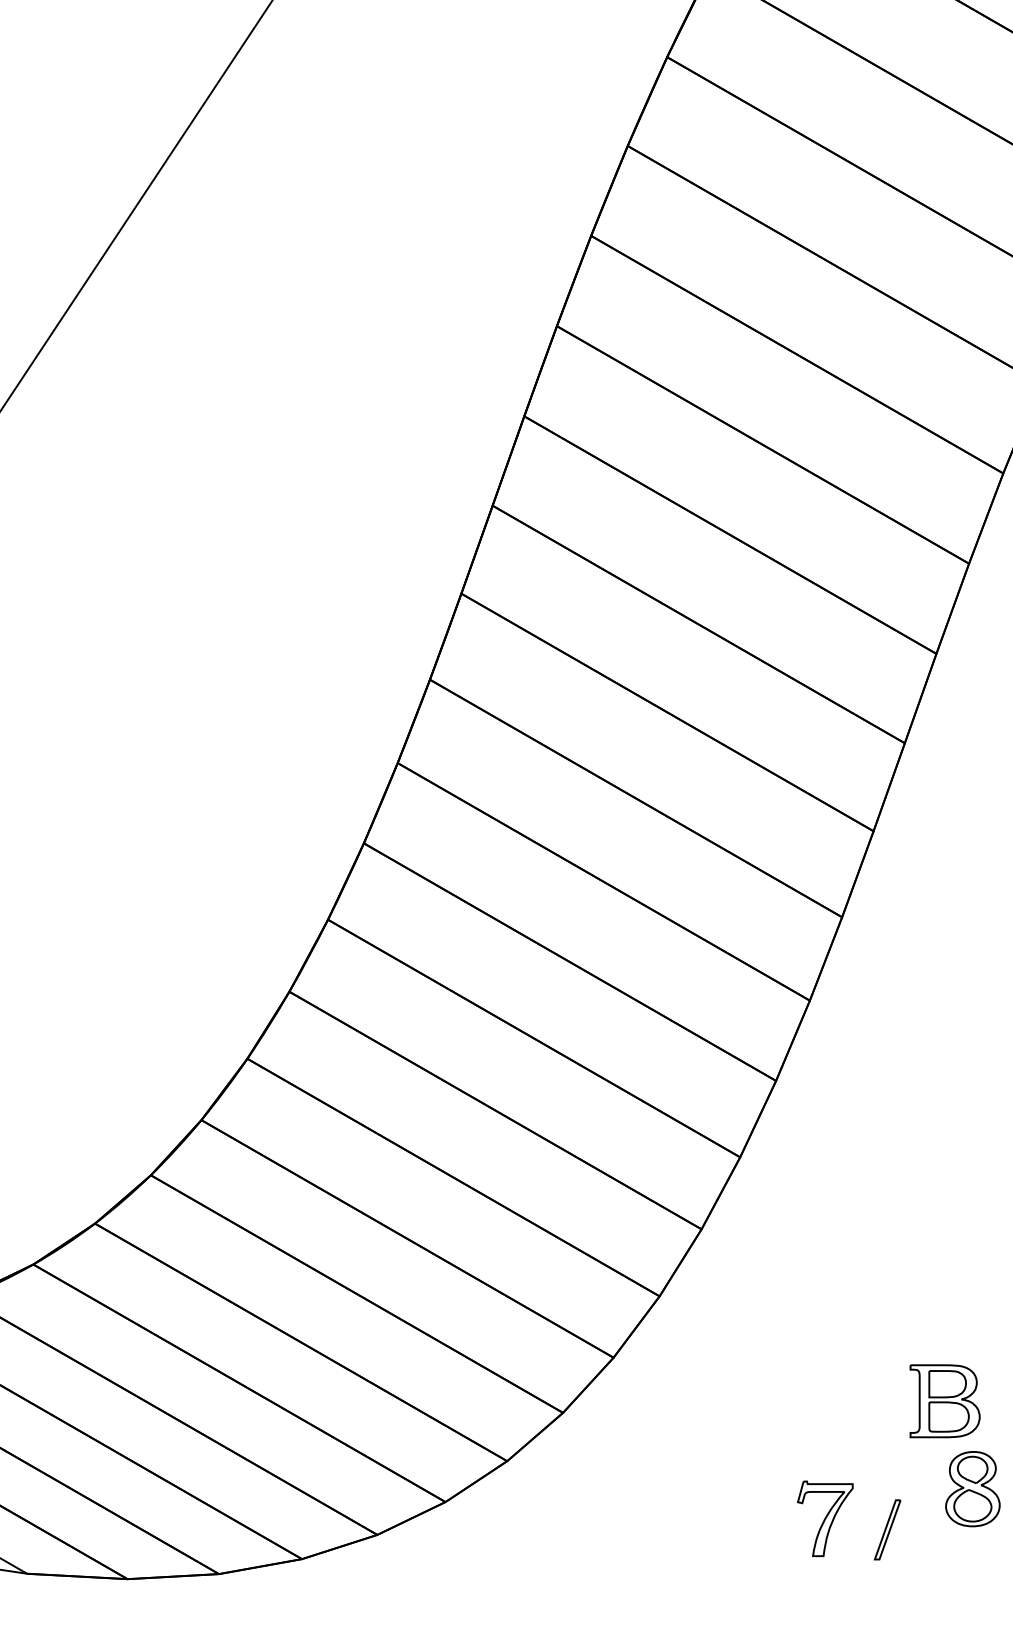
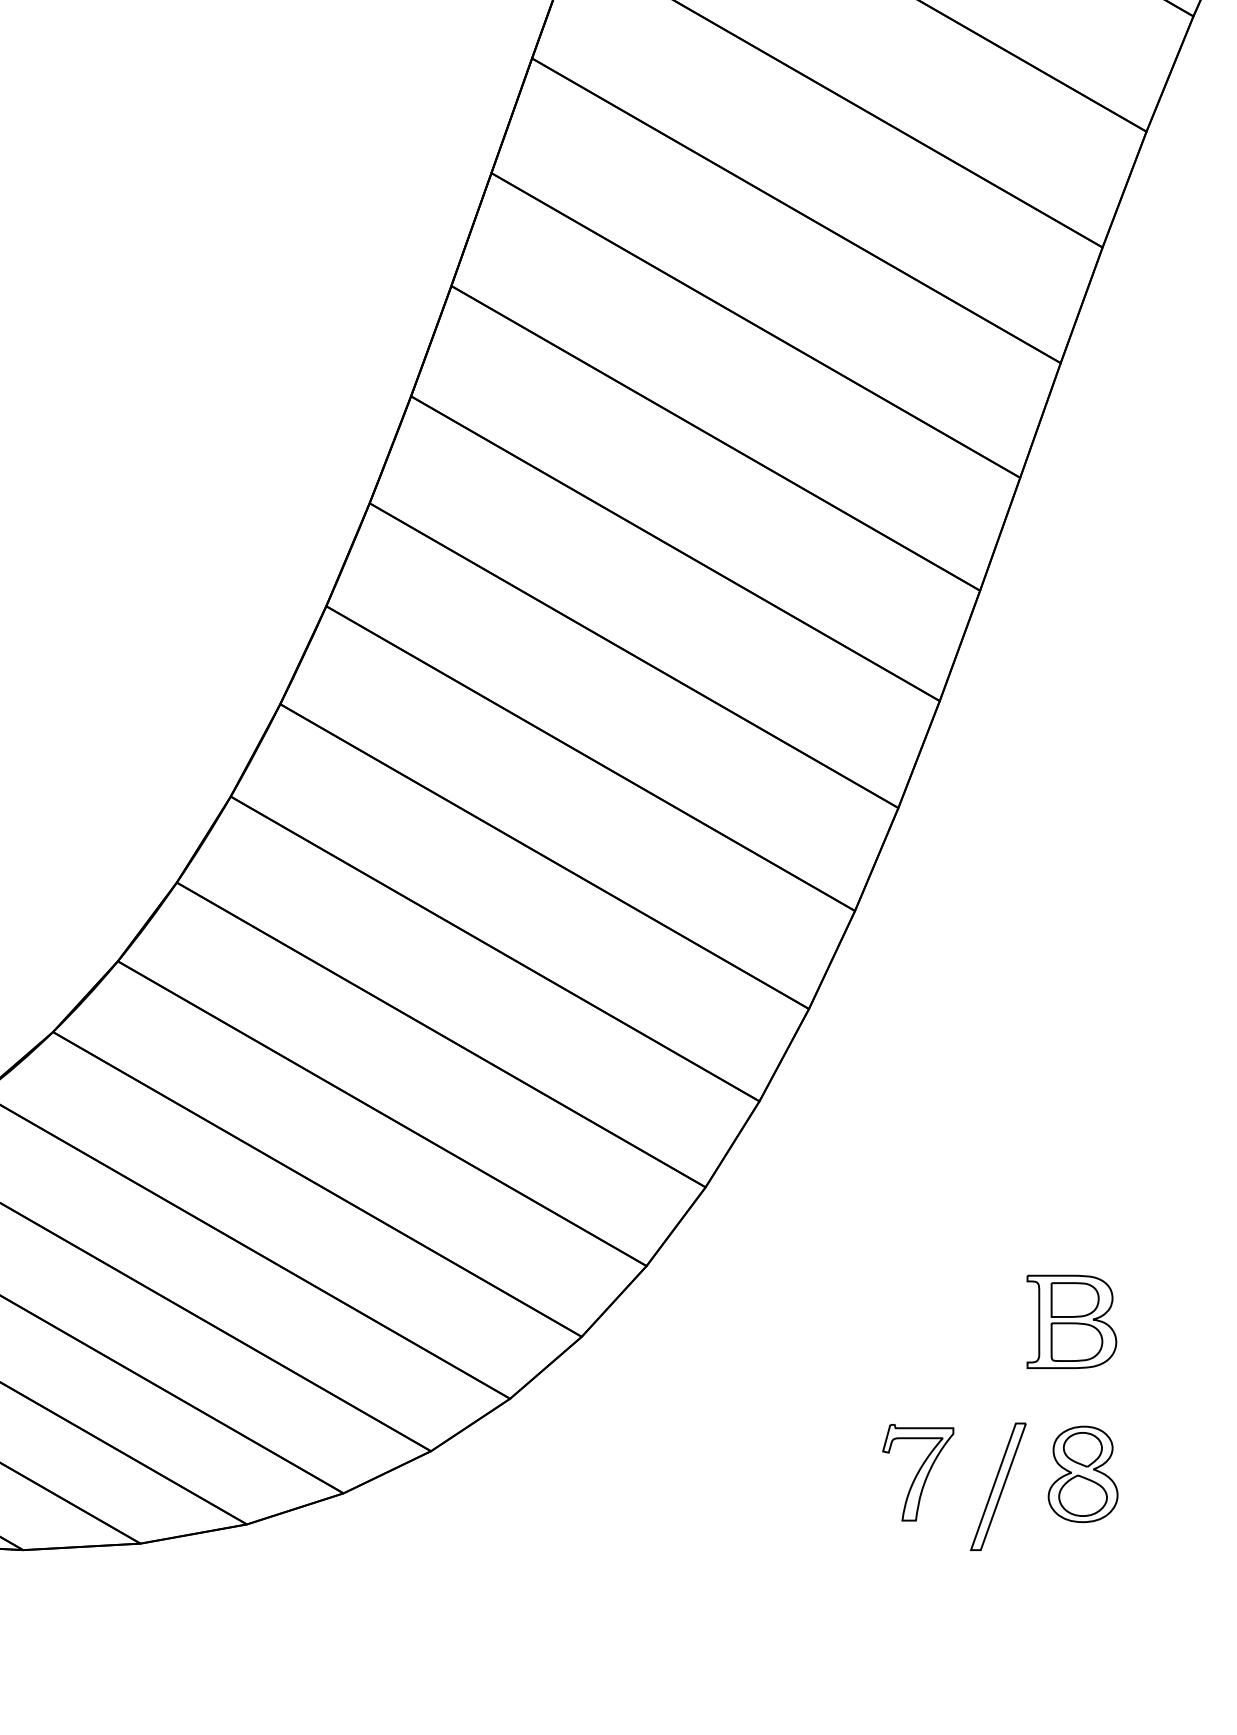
part: (972, 1489) -> (1082, 1474), moved
part: (887, 1529) -> (997, 1486), size x1.67

